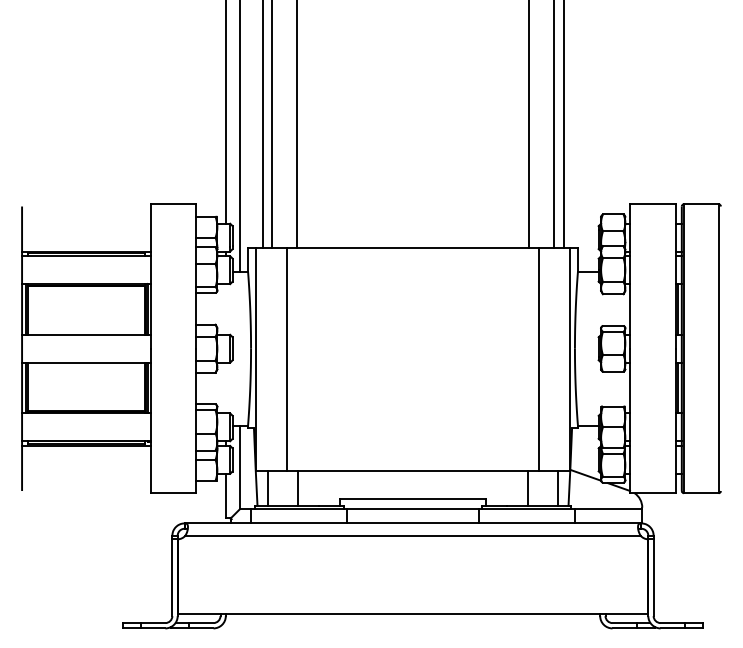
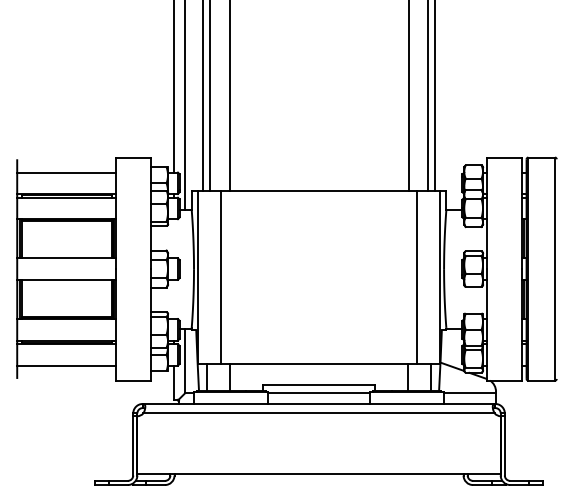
line: (85, 223) -> (66, 172), added
line: (85, 473) -> (66, 365), added

